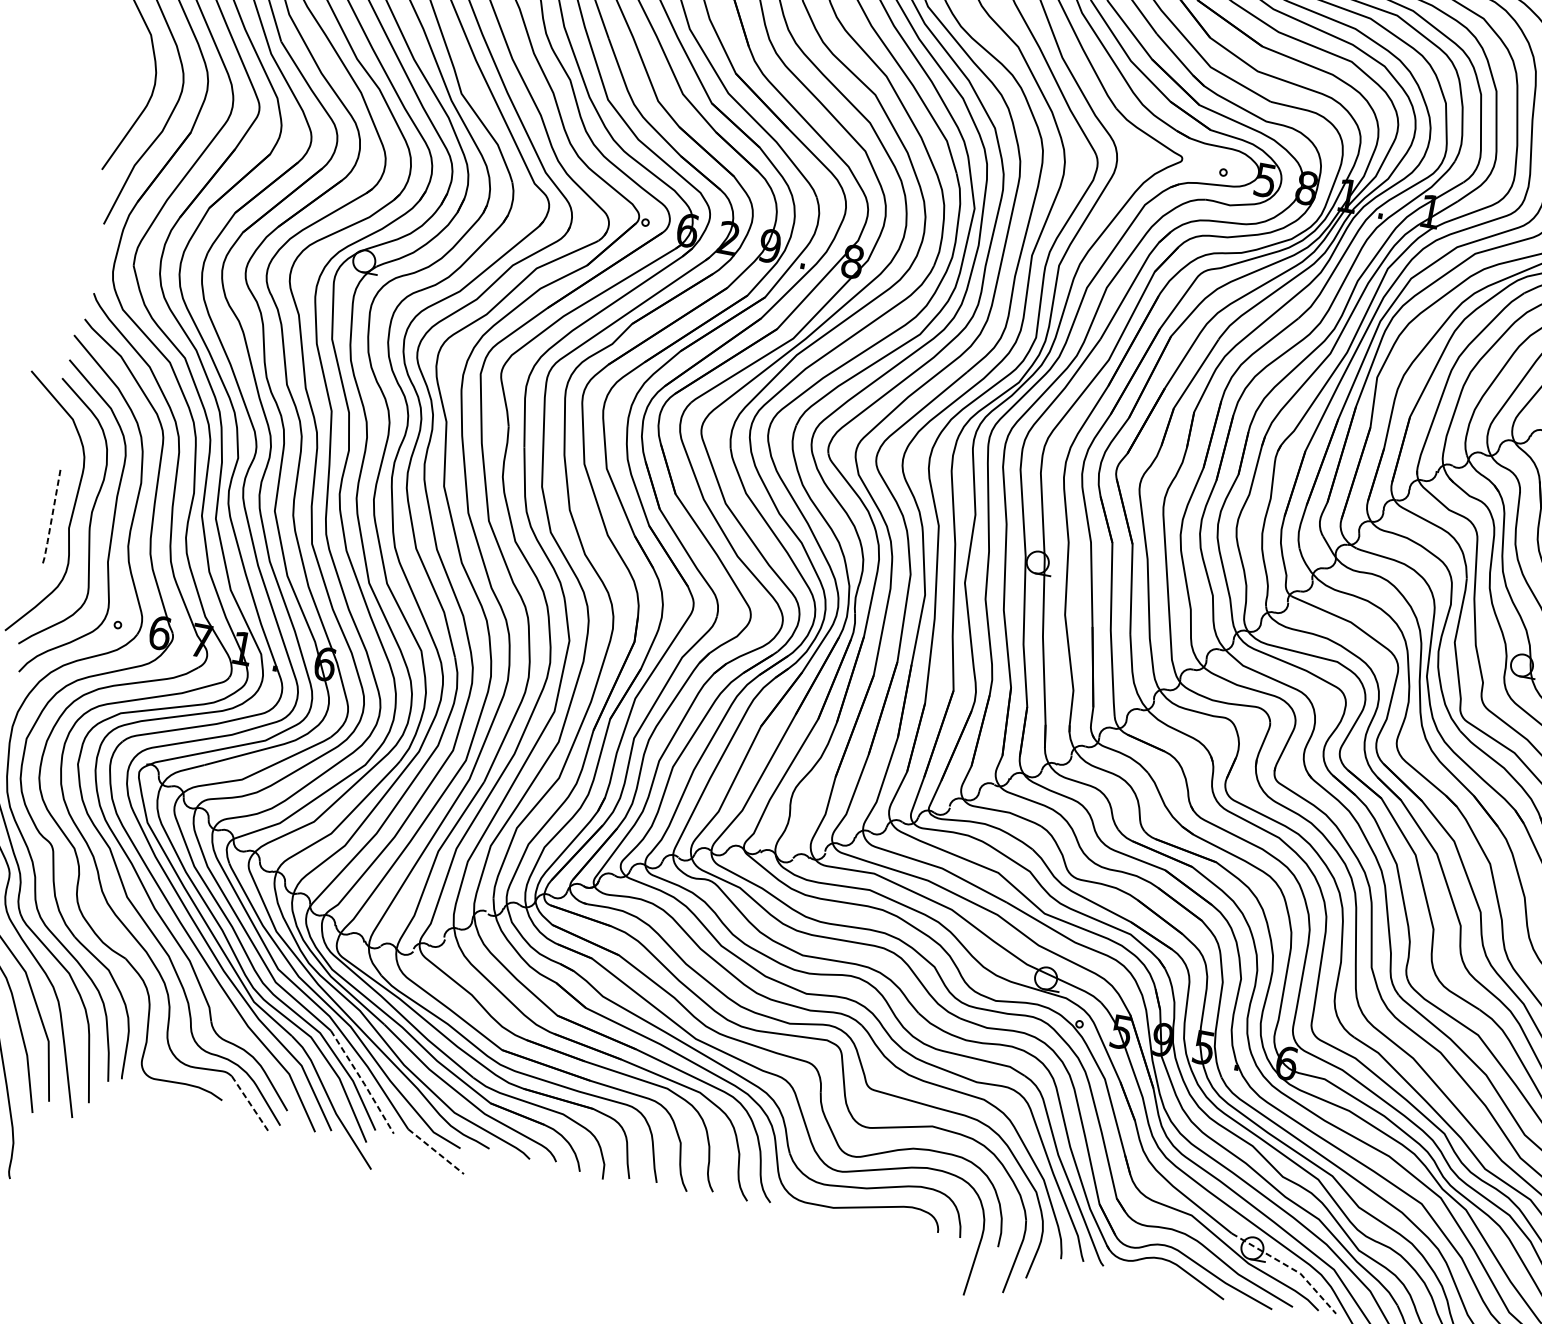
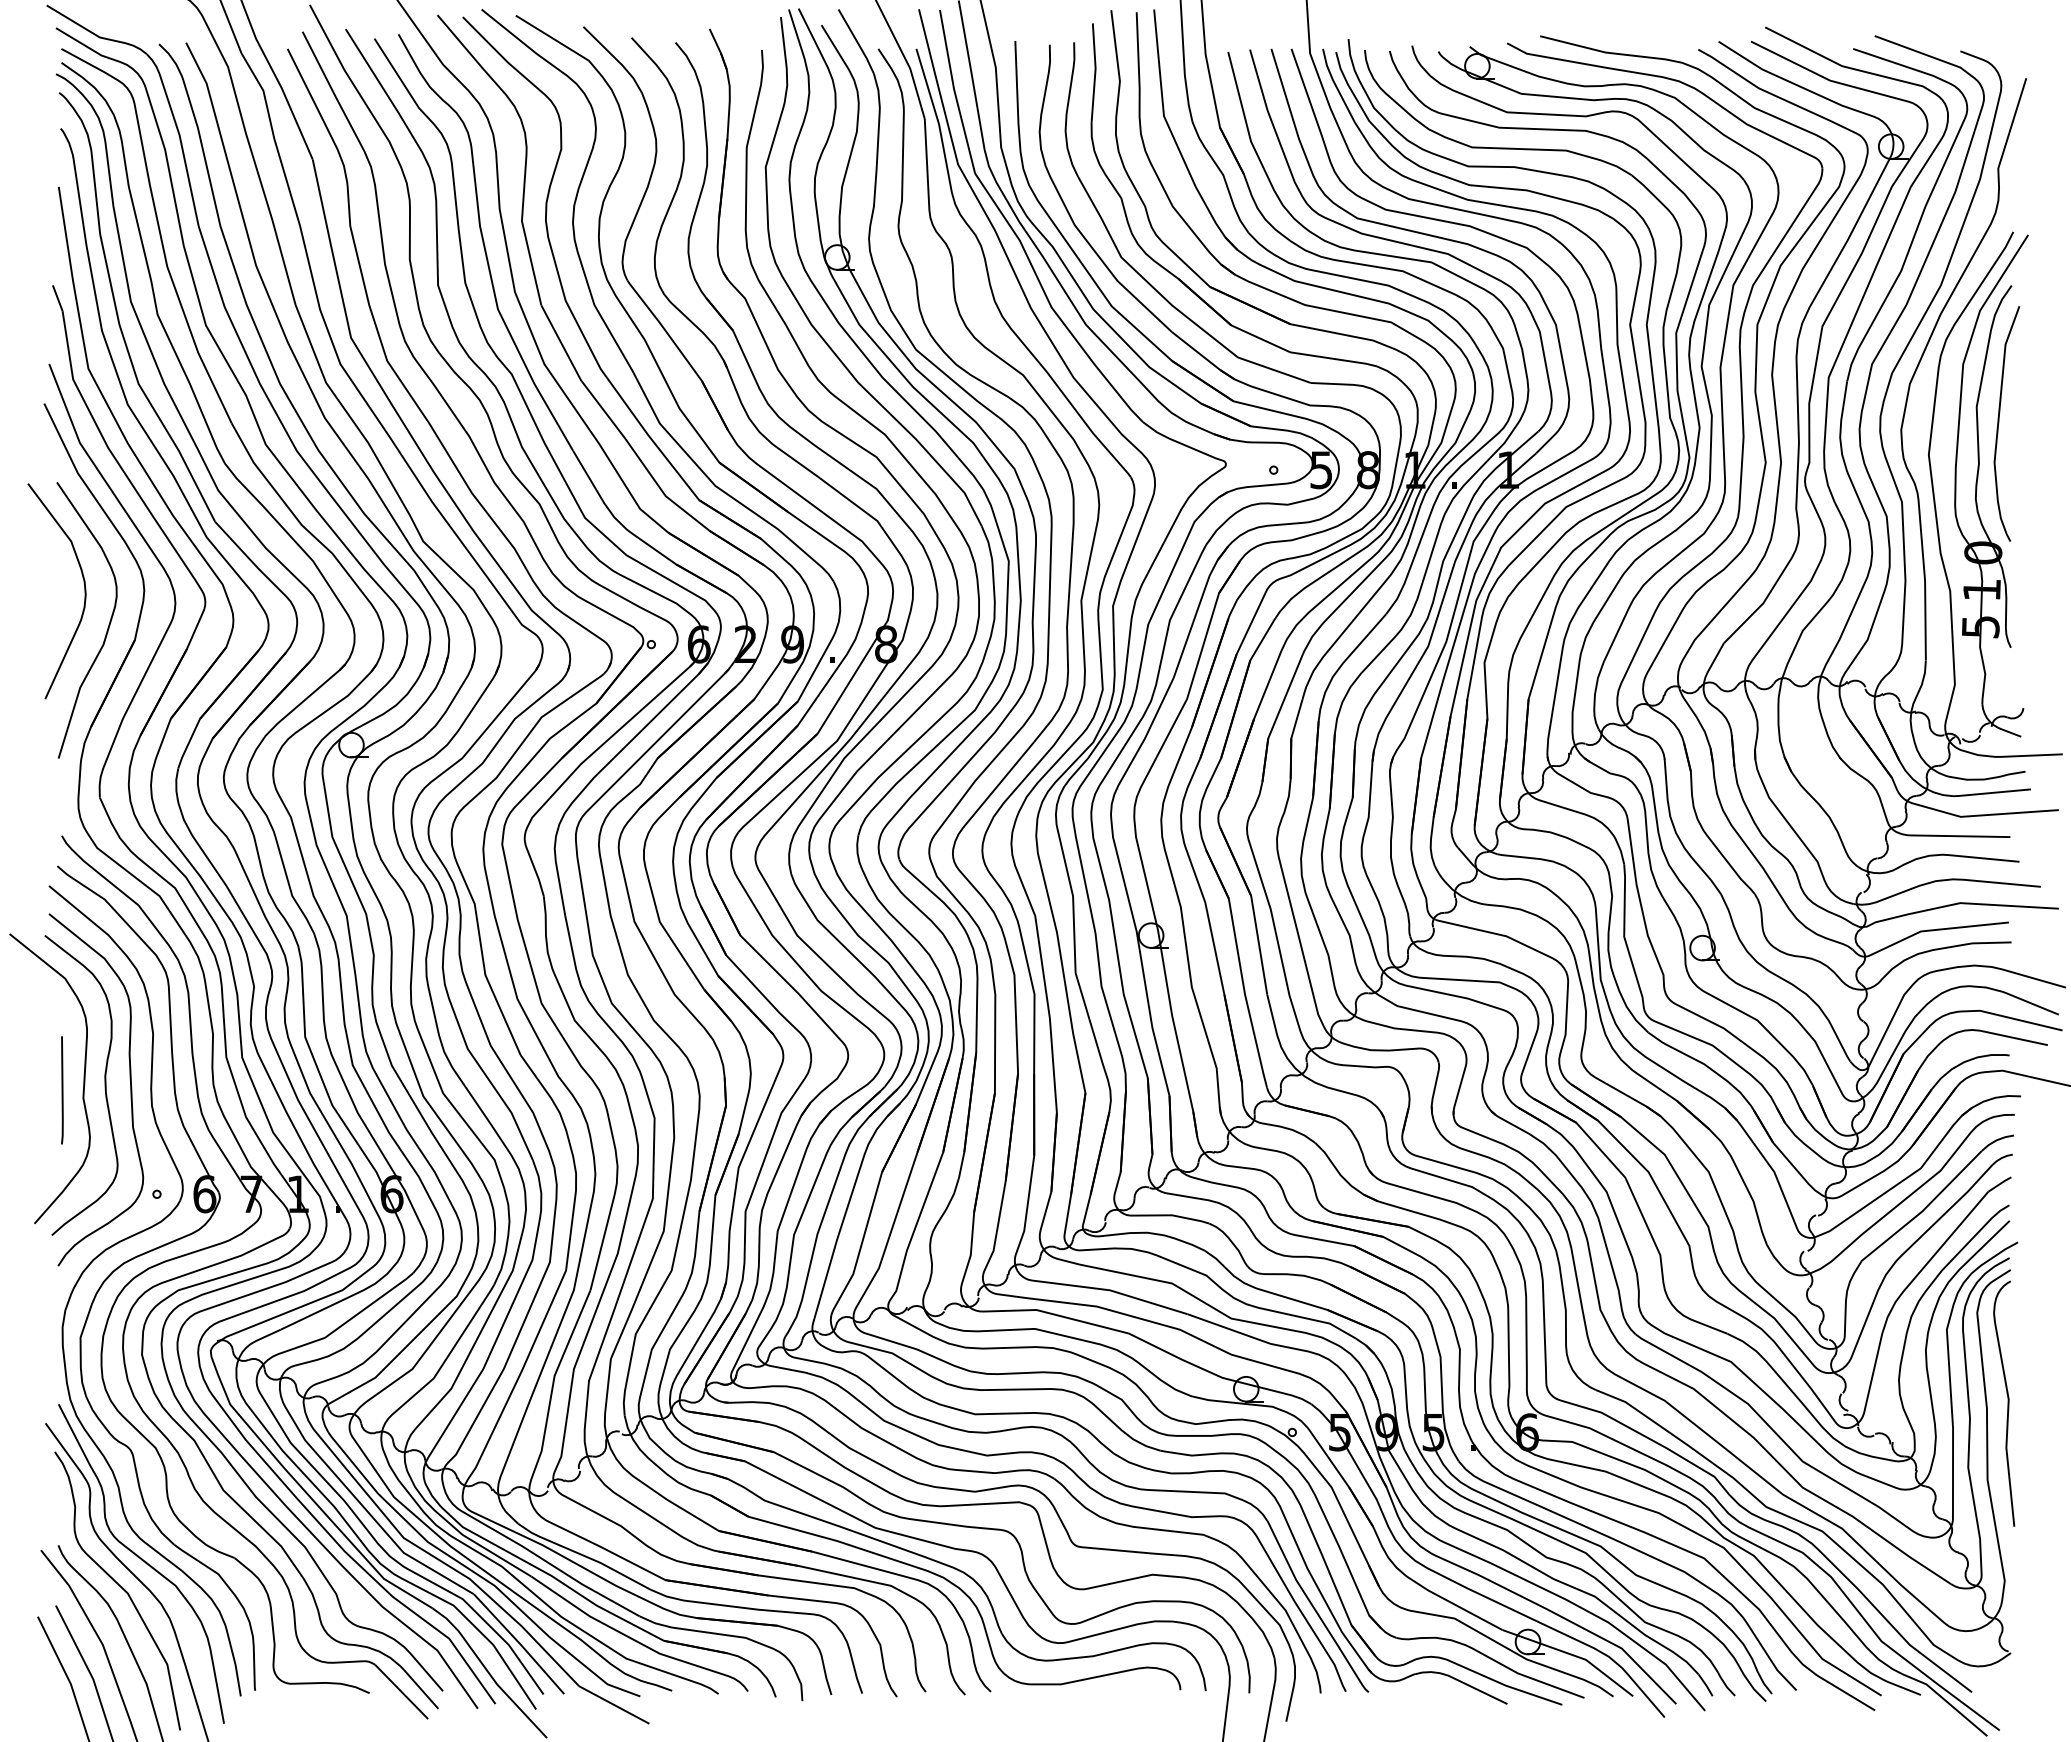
line: (51, 519) -> (62, 1092), dashed -> solid
line: (363, 1082) -> (520, 1644), dashed -> solid
line: (250, 1105) -> (401, 1692), dashed -> solid
line: (436, 1152) -> (614, 1705), dashed -> solid
line: (1289, 1267) -> (1572, 1655), dashed -> solid

